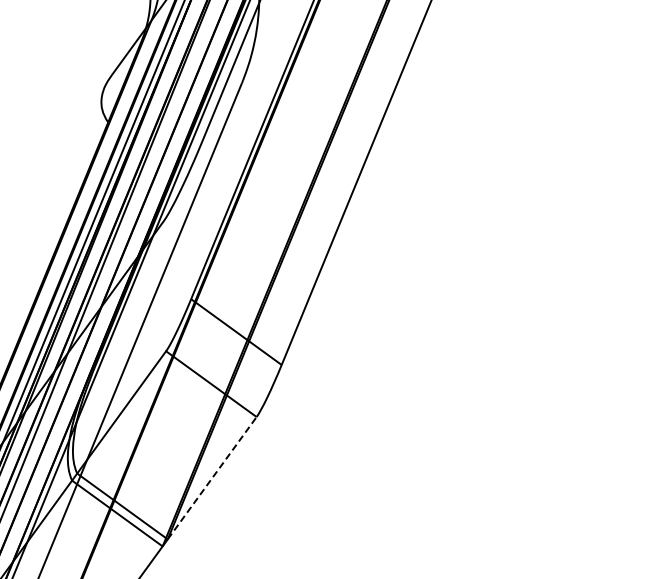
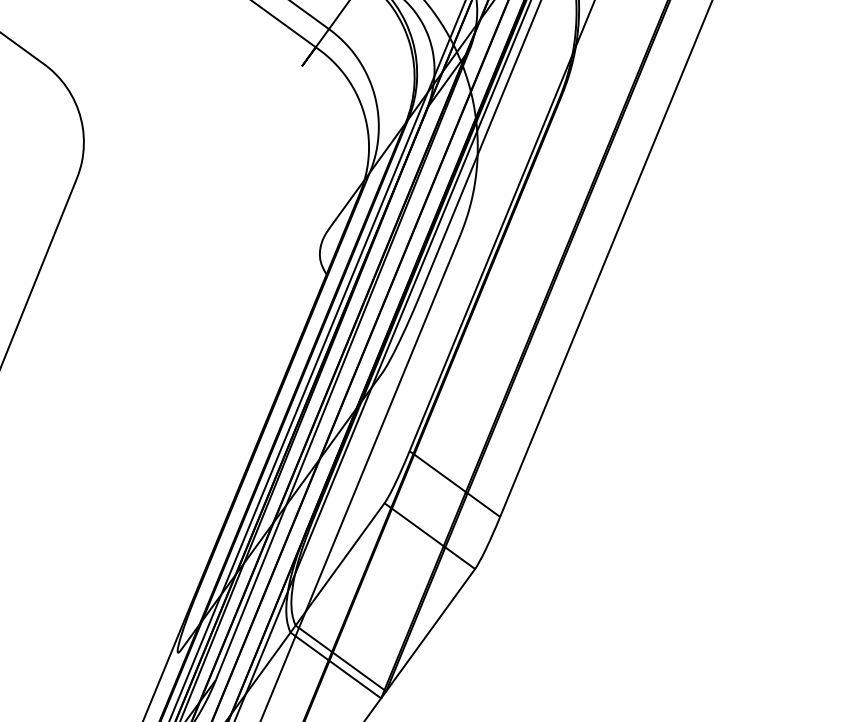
line: (212, 478) -> (430, 630), dashed -> solid

